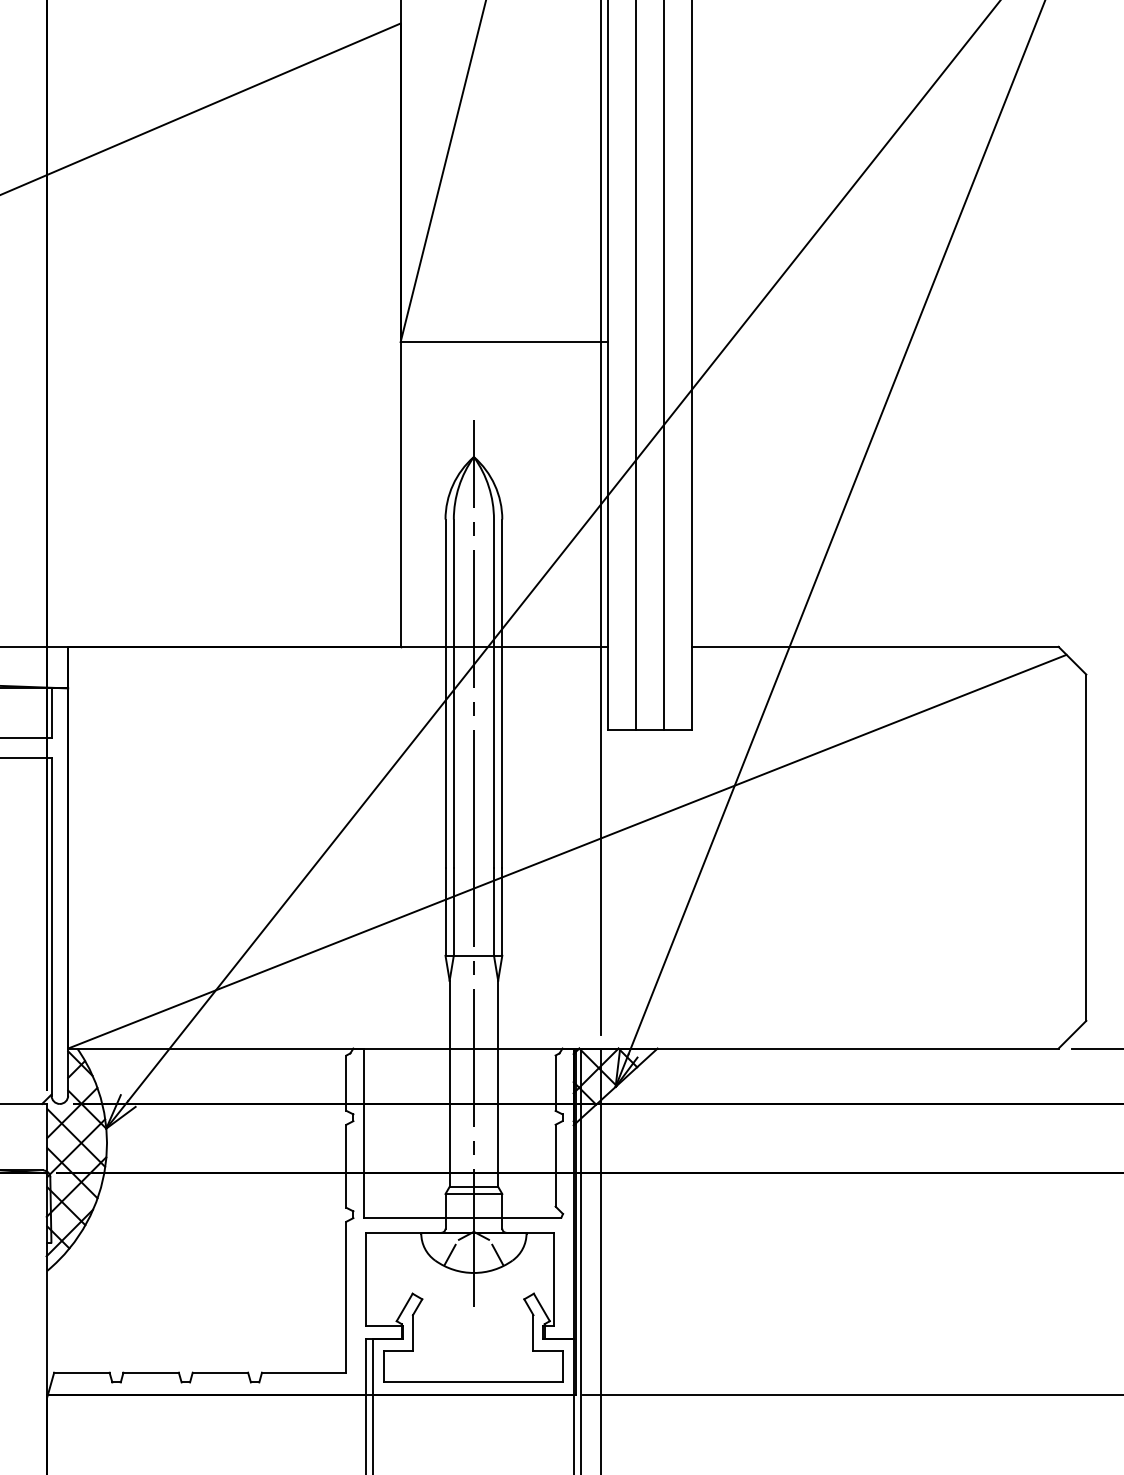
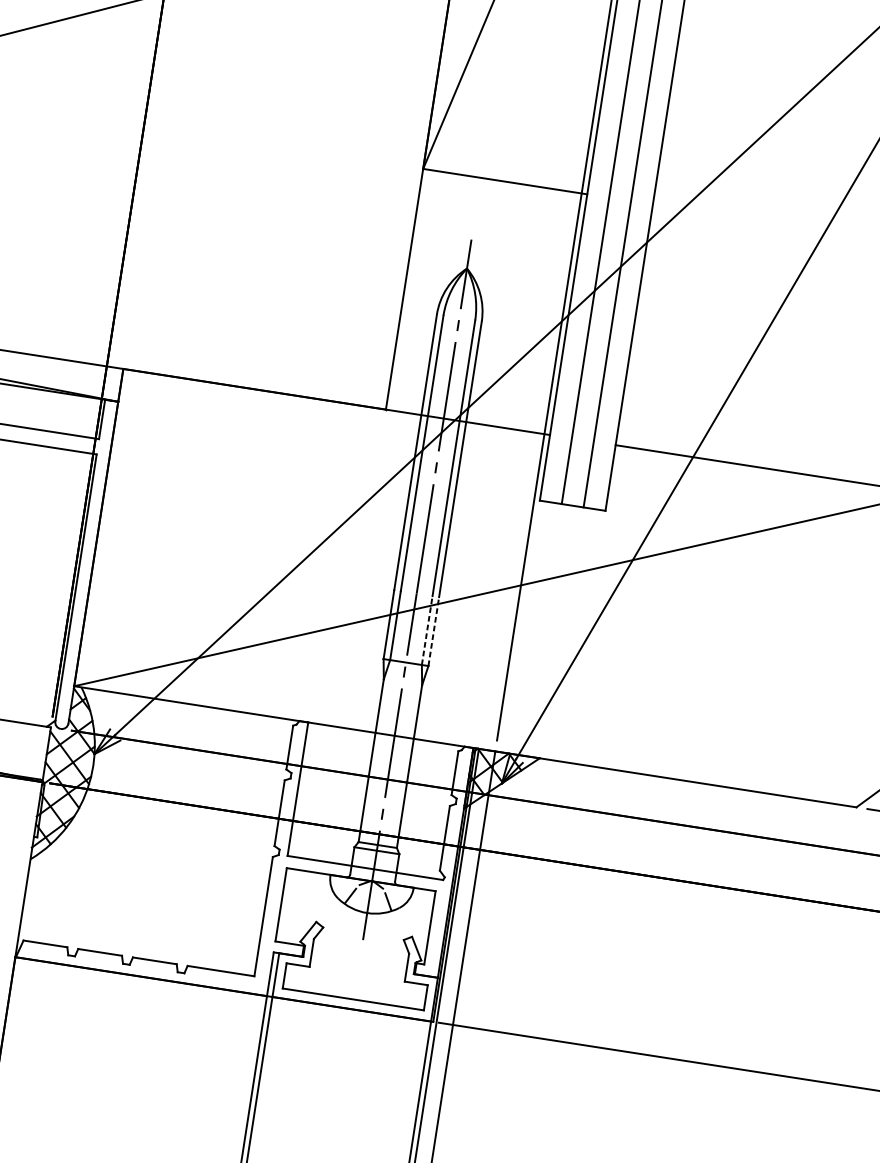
line: (494, 912) -> (427, 630), solid -> dashed
line: (502, 912) -> (433, 631), solid -> dashed

